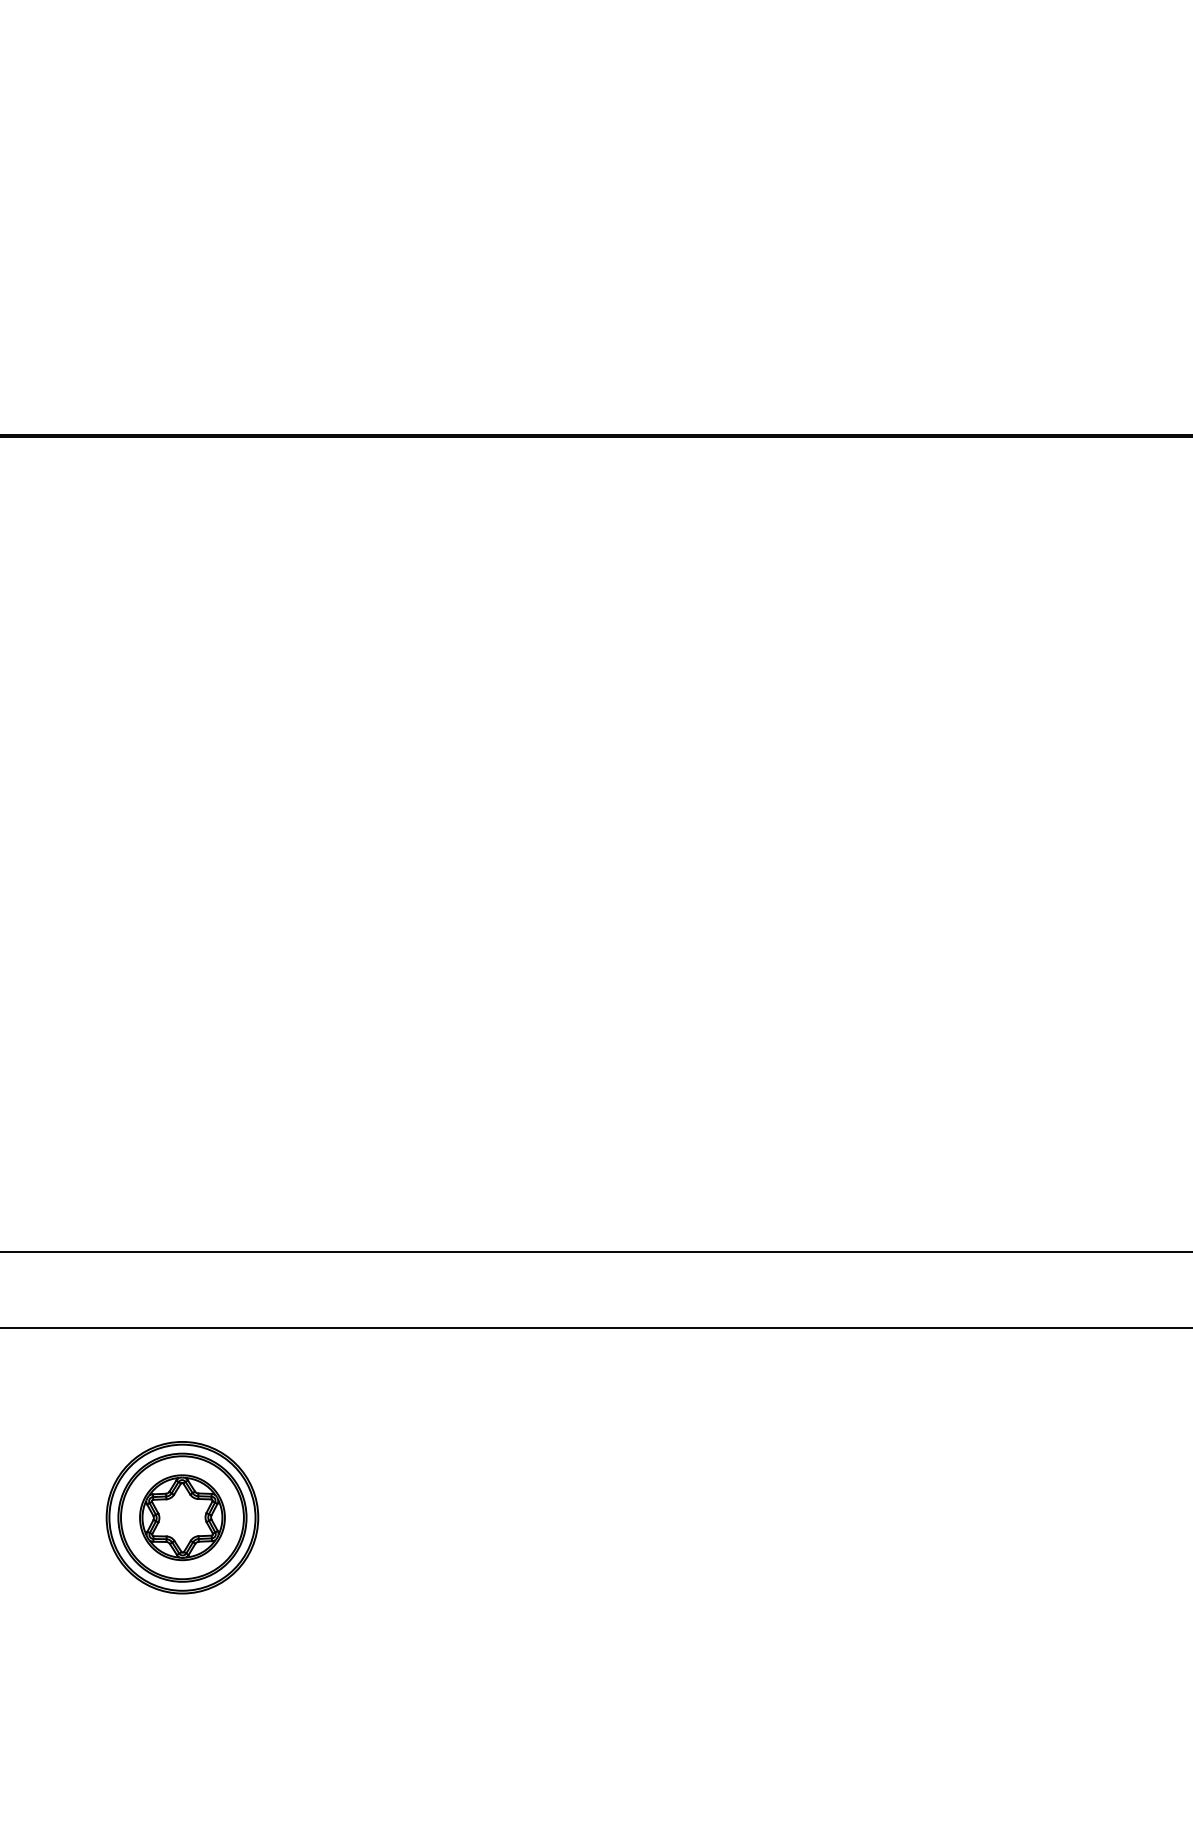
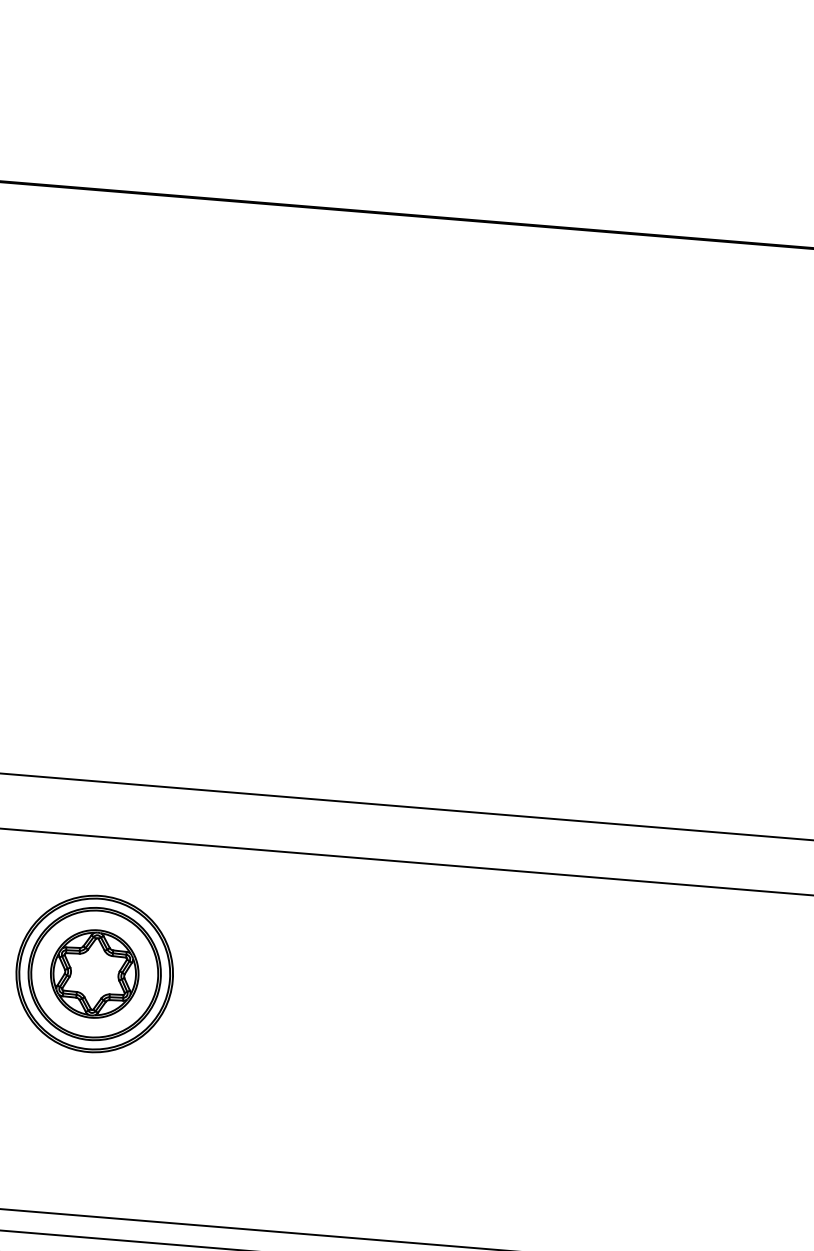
part: (182, 1517) -> (94, 973), size x1.43

